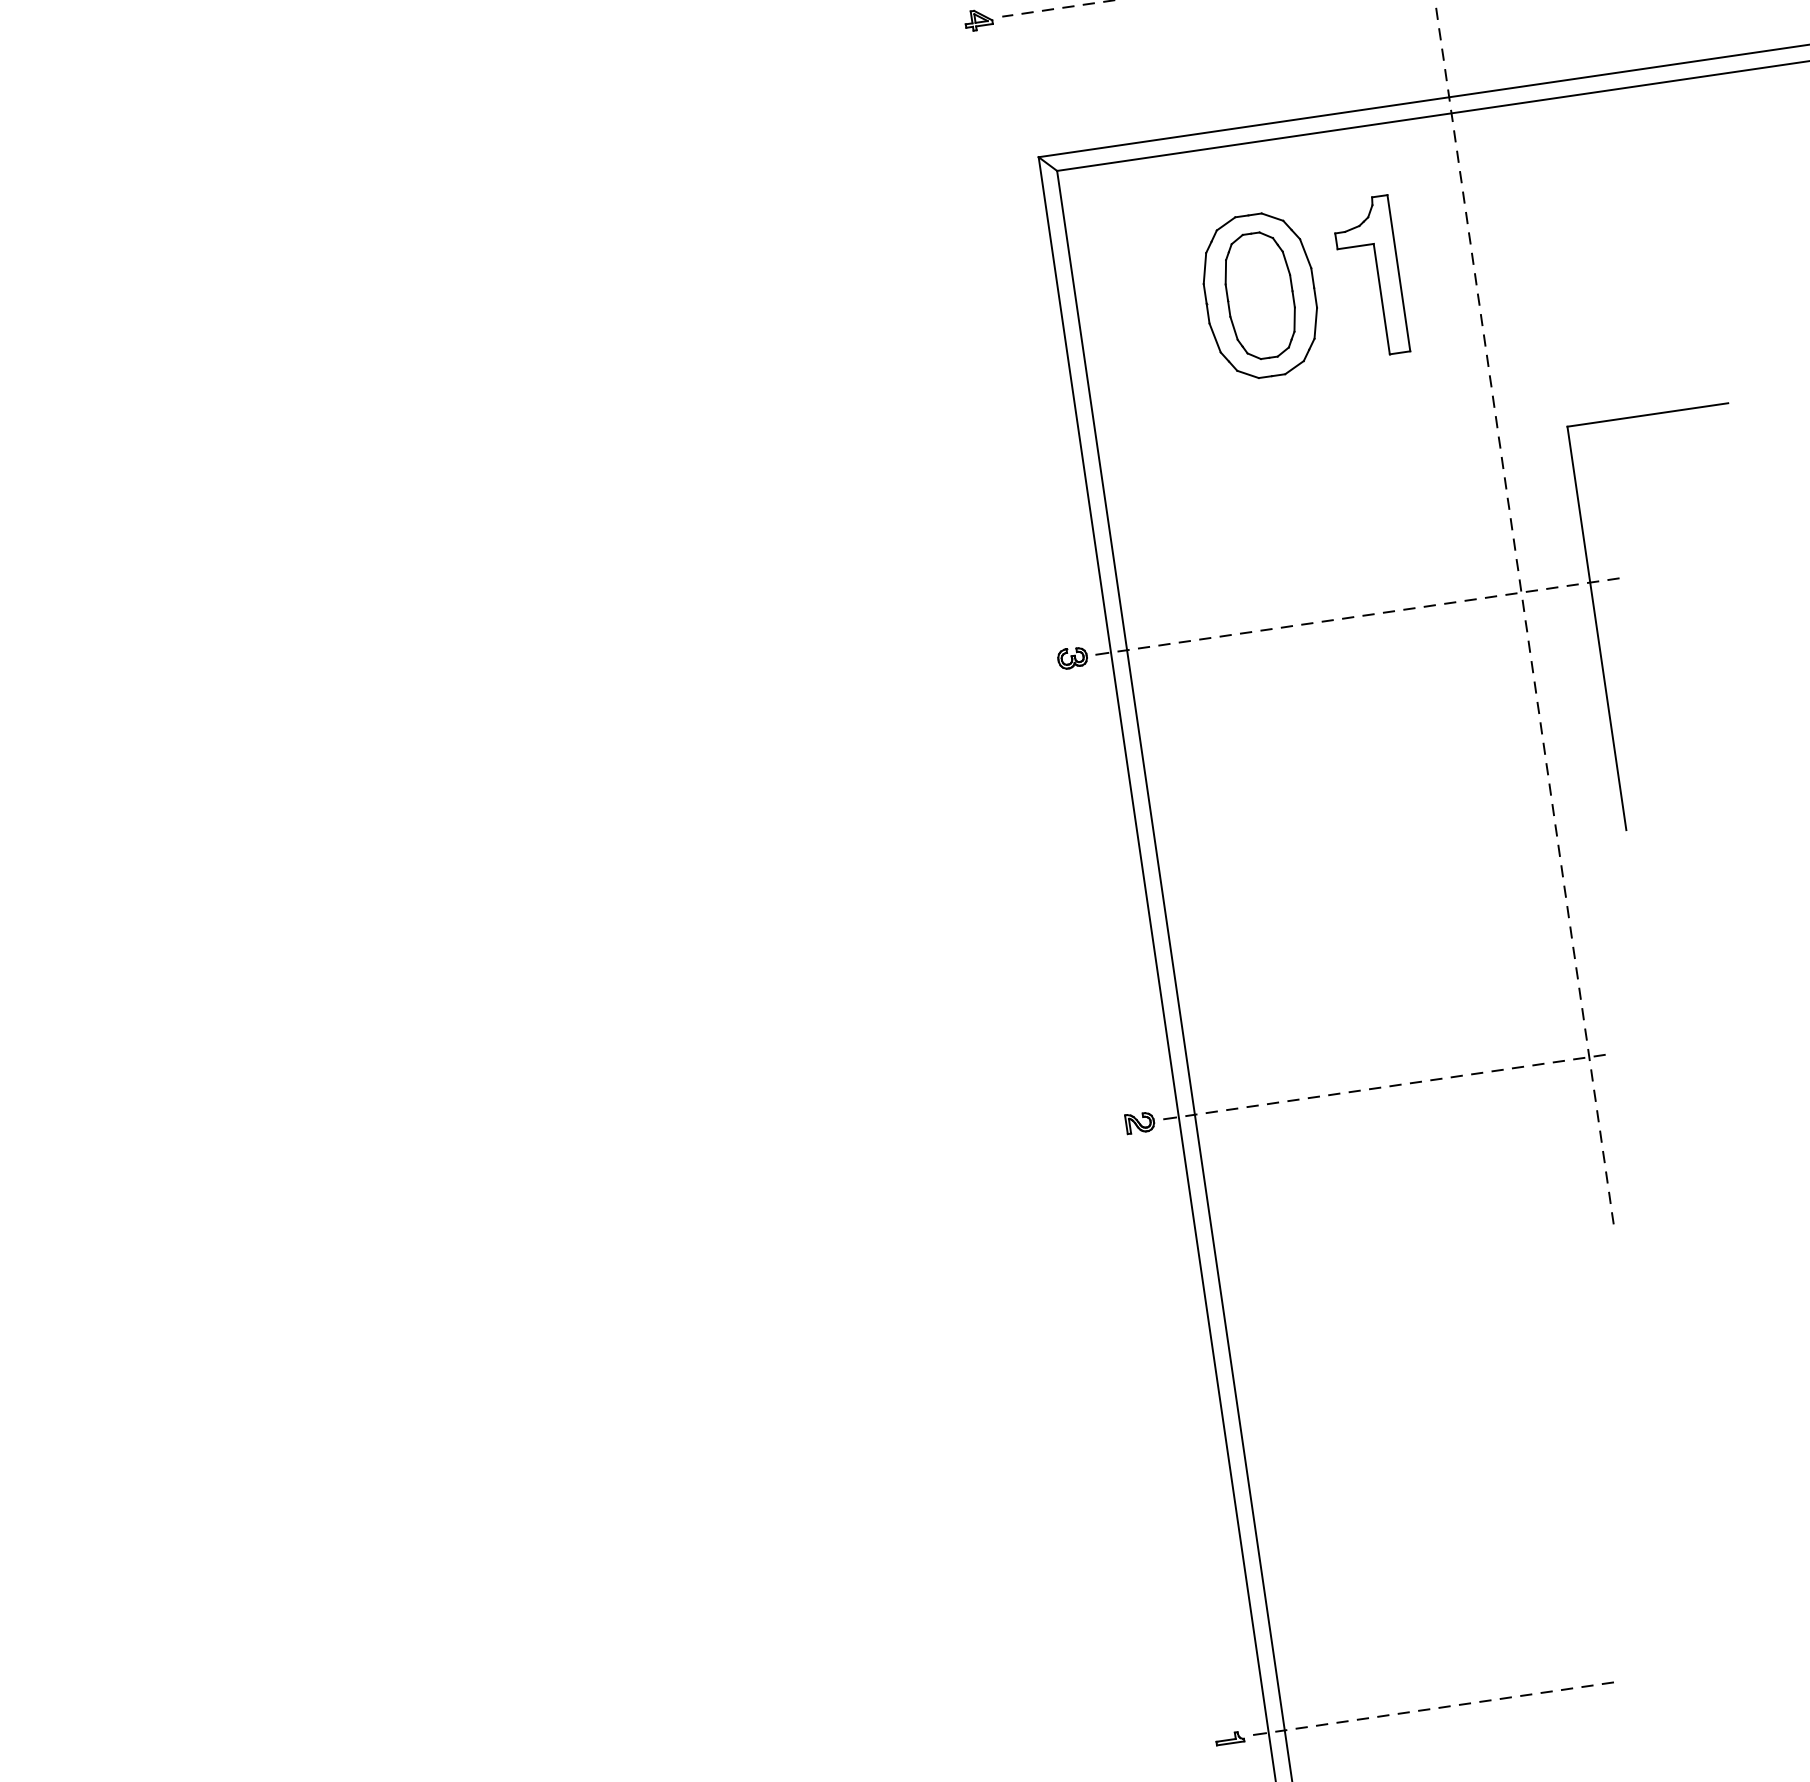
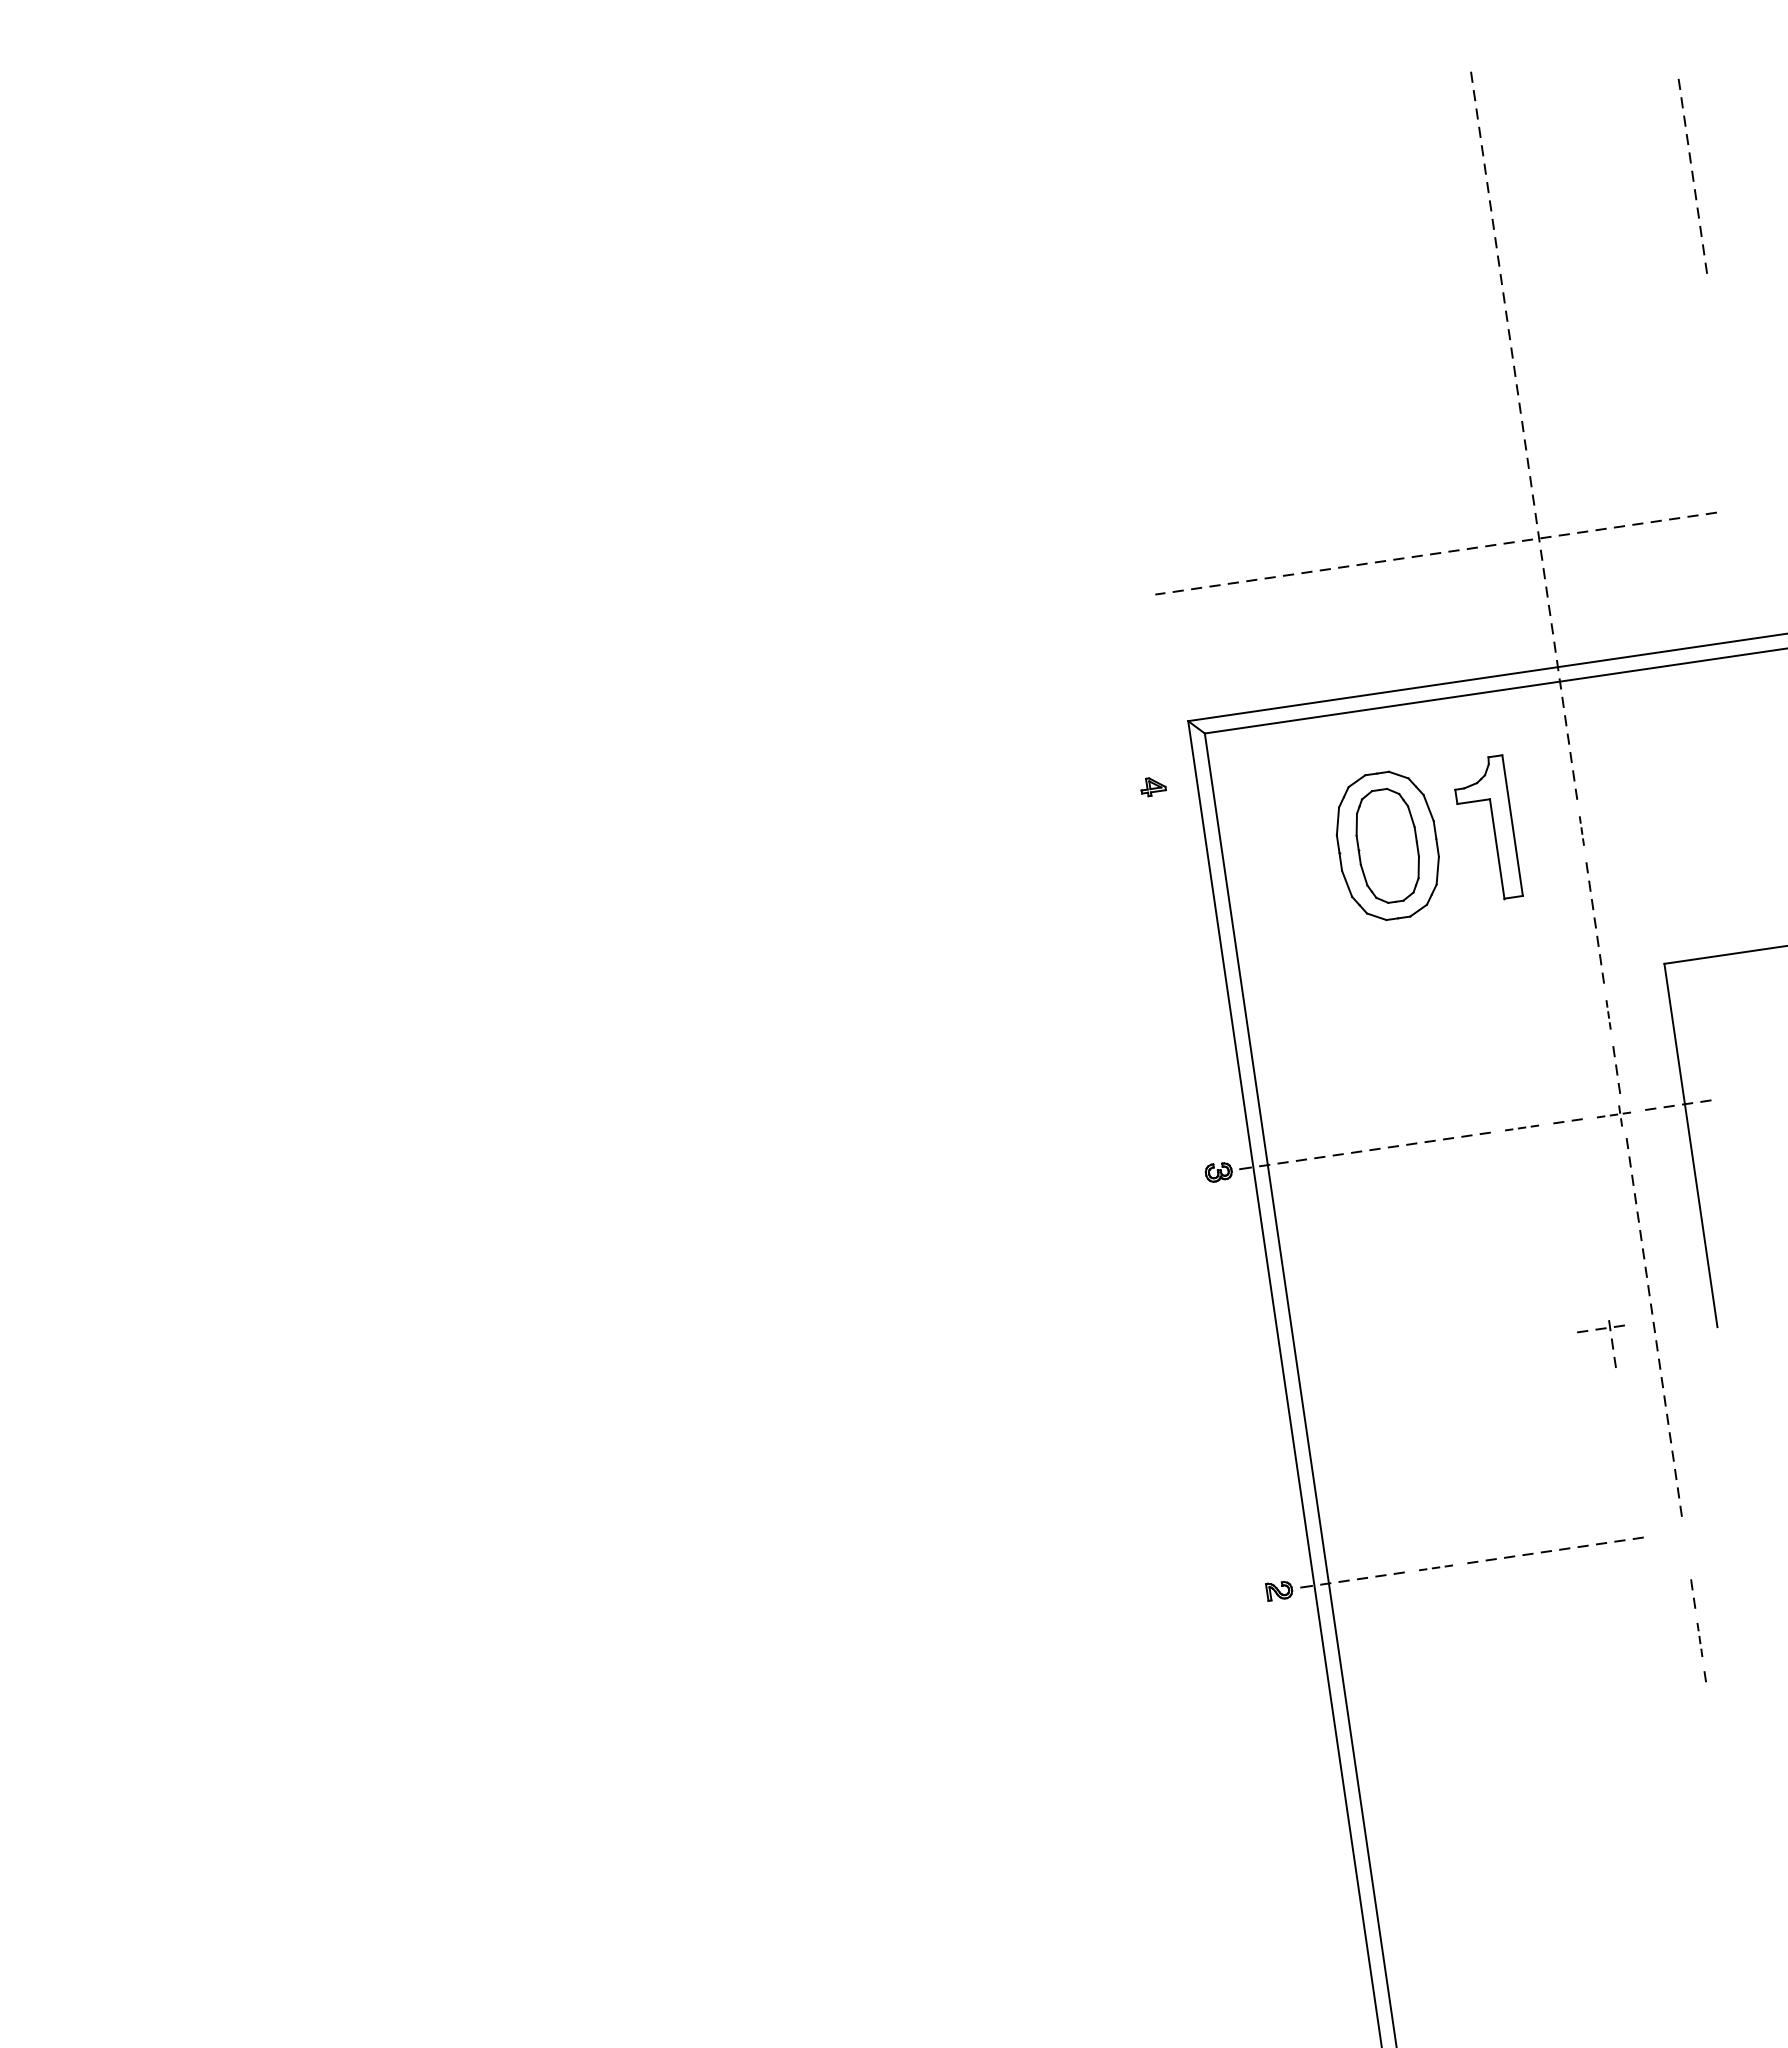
part: (979, 21) -> (1153, 787), moved
part: (1475, 278) -> (1581, 830), size x0.6
part: (1505, 482) -> (1608, 1014), size x0.6
part: (1510, 595) -> (1613, 1115), size x0.7
part: (1408, 608) -> (1521, 1127), size x0.7
part: (1590, 1074) -> (1611, 1343), moved
part: (1313, 1097) -> (1435, 1567), size x0.7
part: (1606, 1176) -> (1699, 1639), size x0.7

